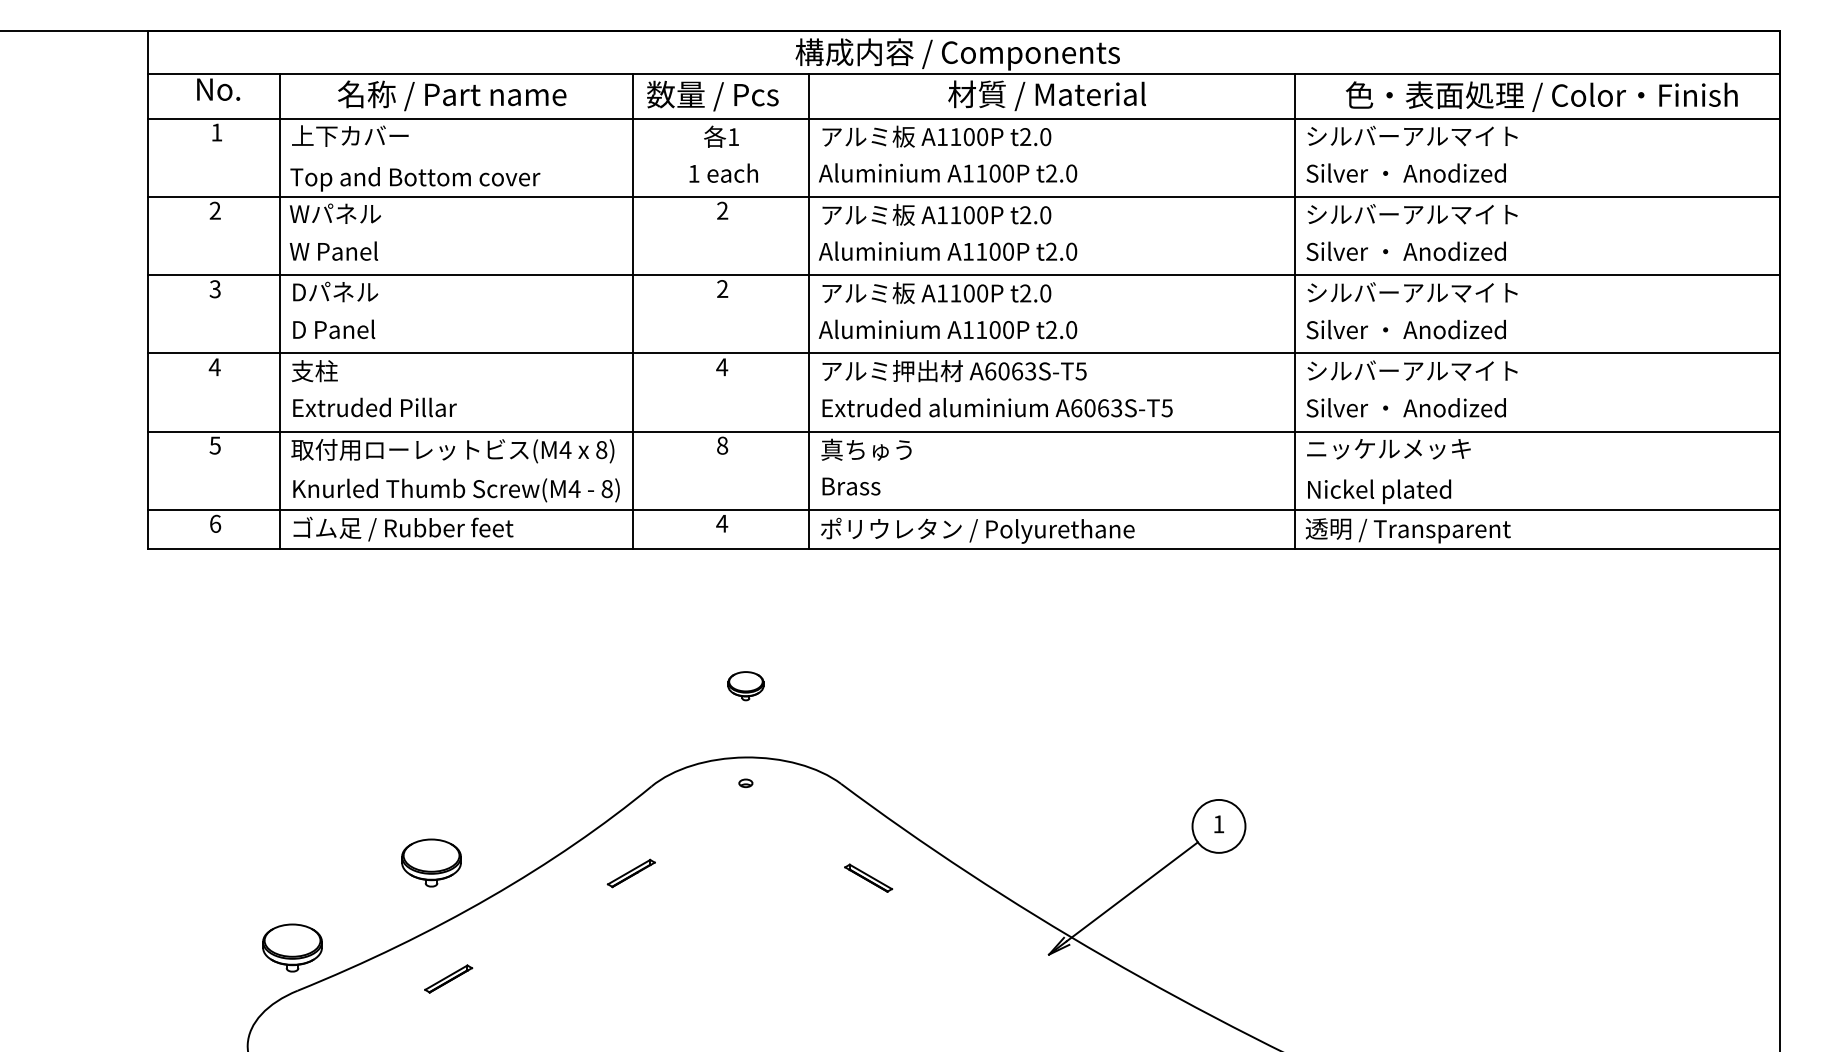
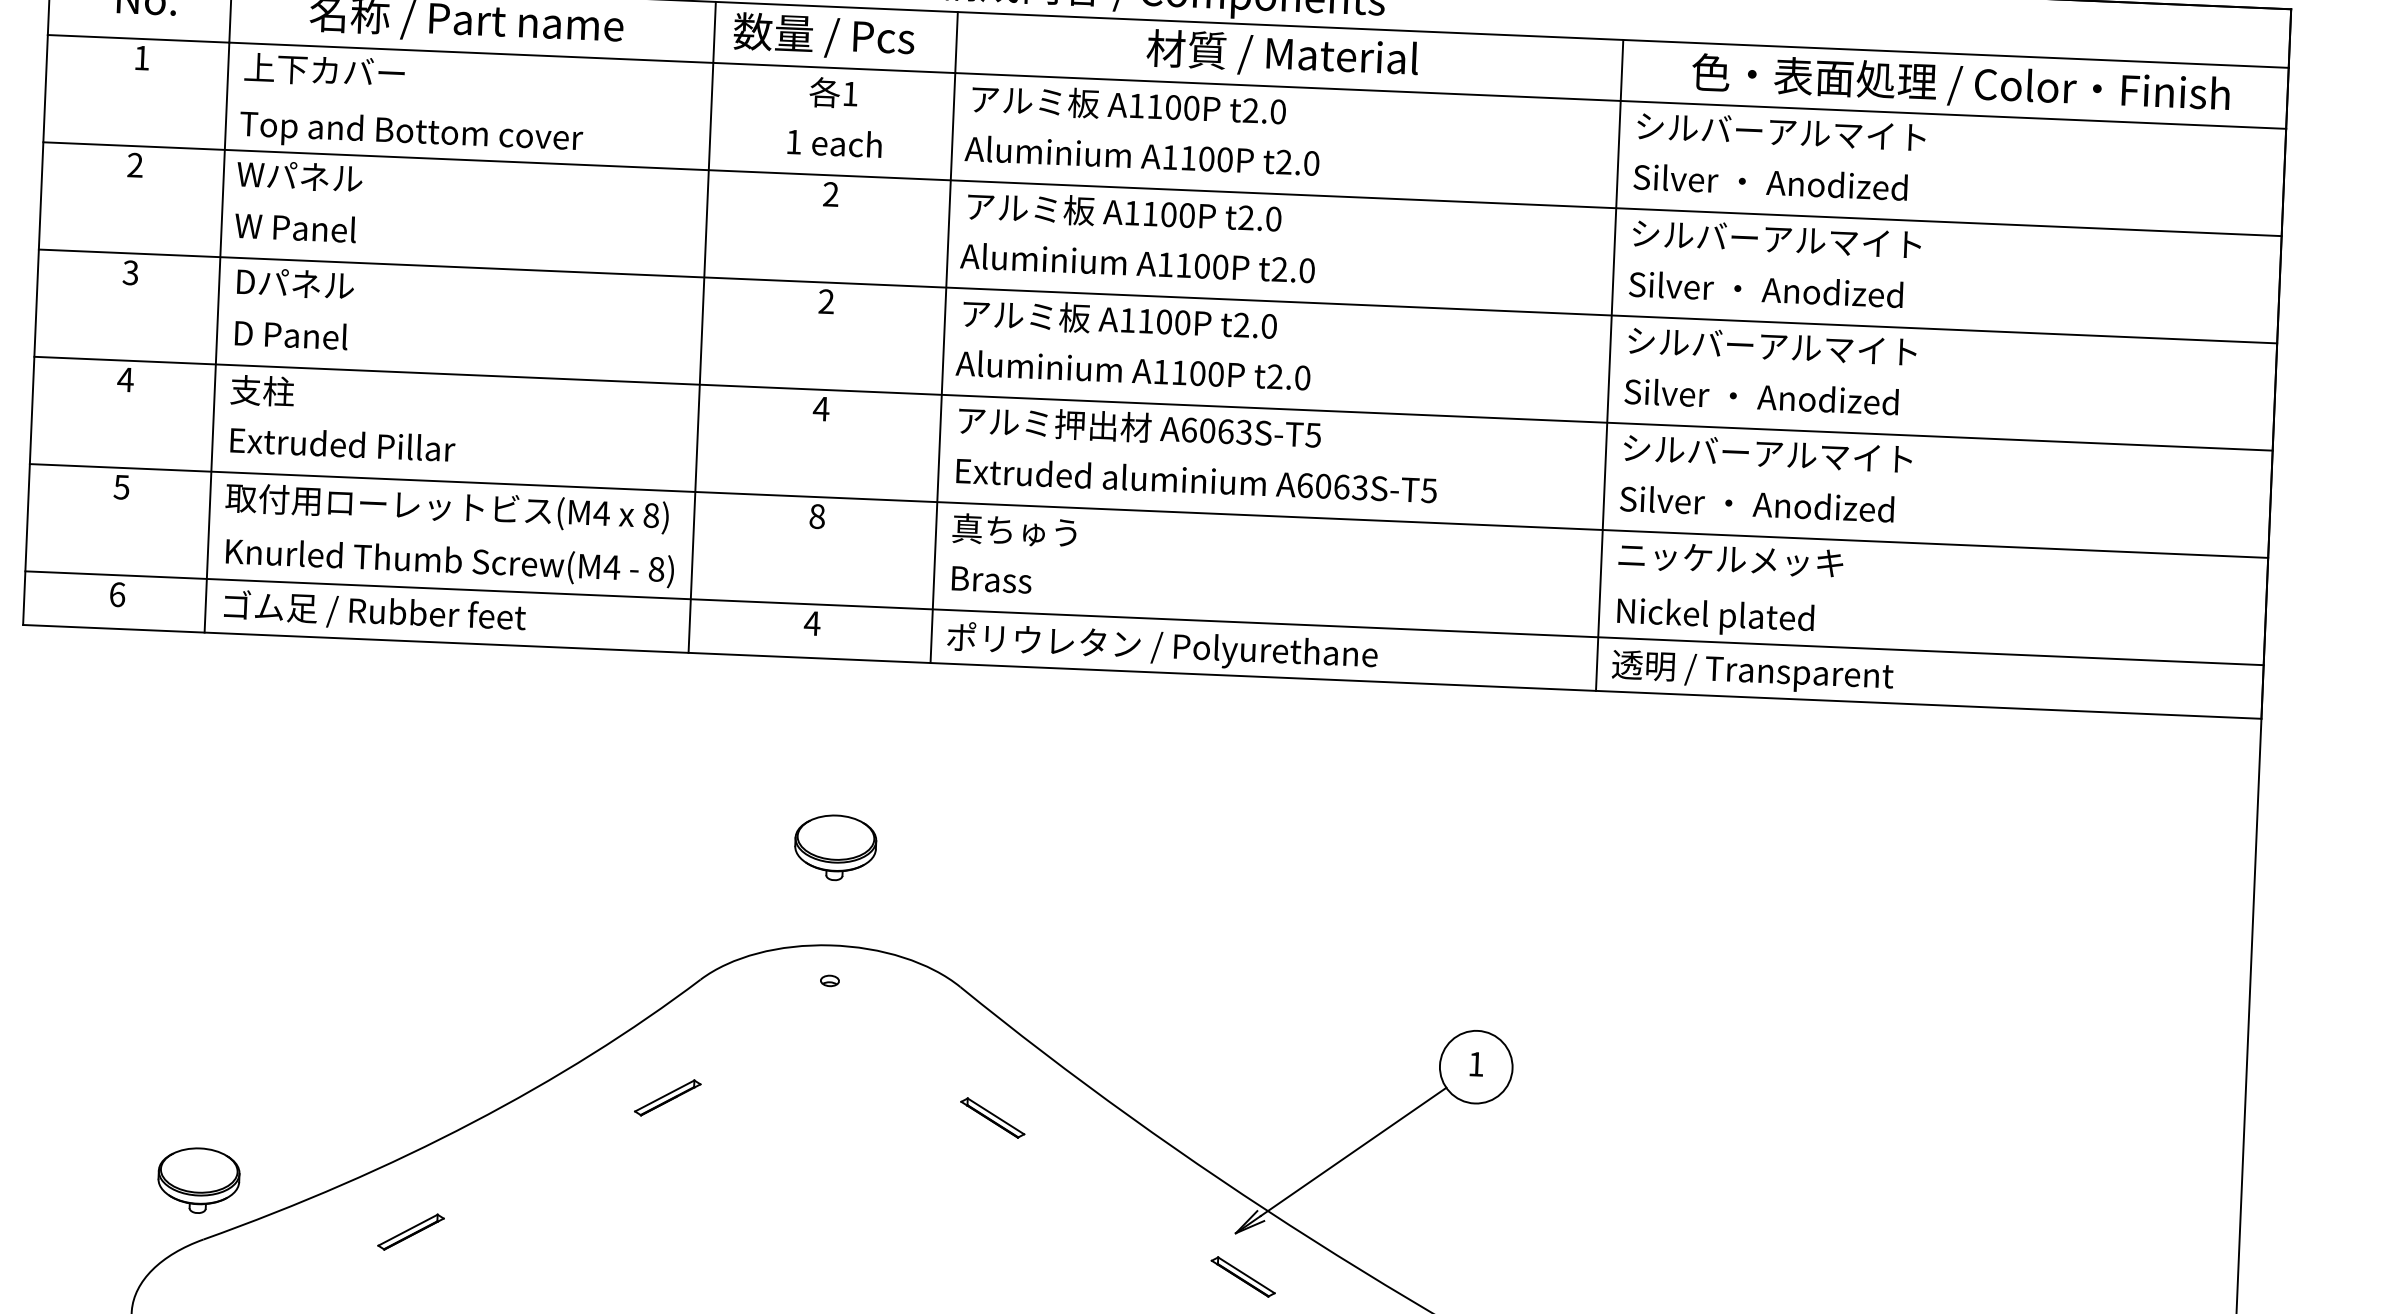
part: (745, 685) -> (835, 846), size x1.67
part: (431, 862) -> (394, 1071), removed
part: (1055, 985) -> (1242, 1275), added

